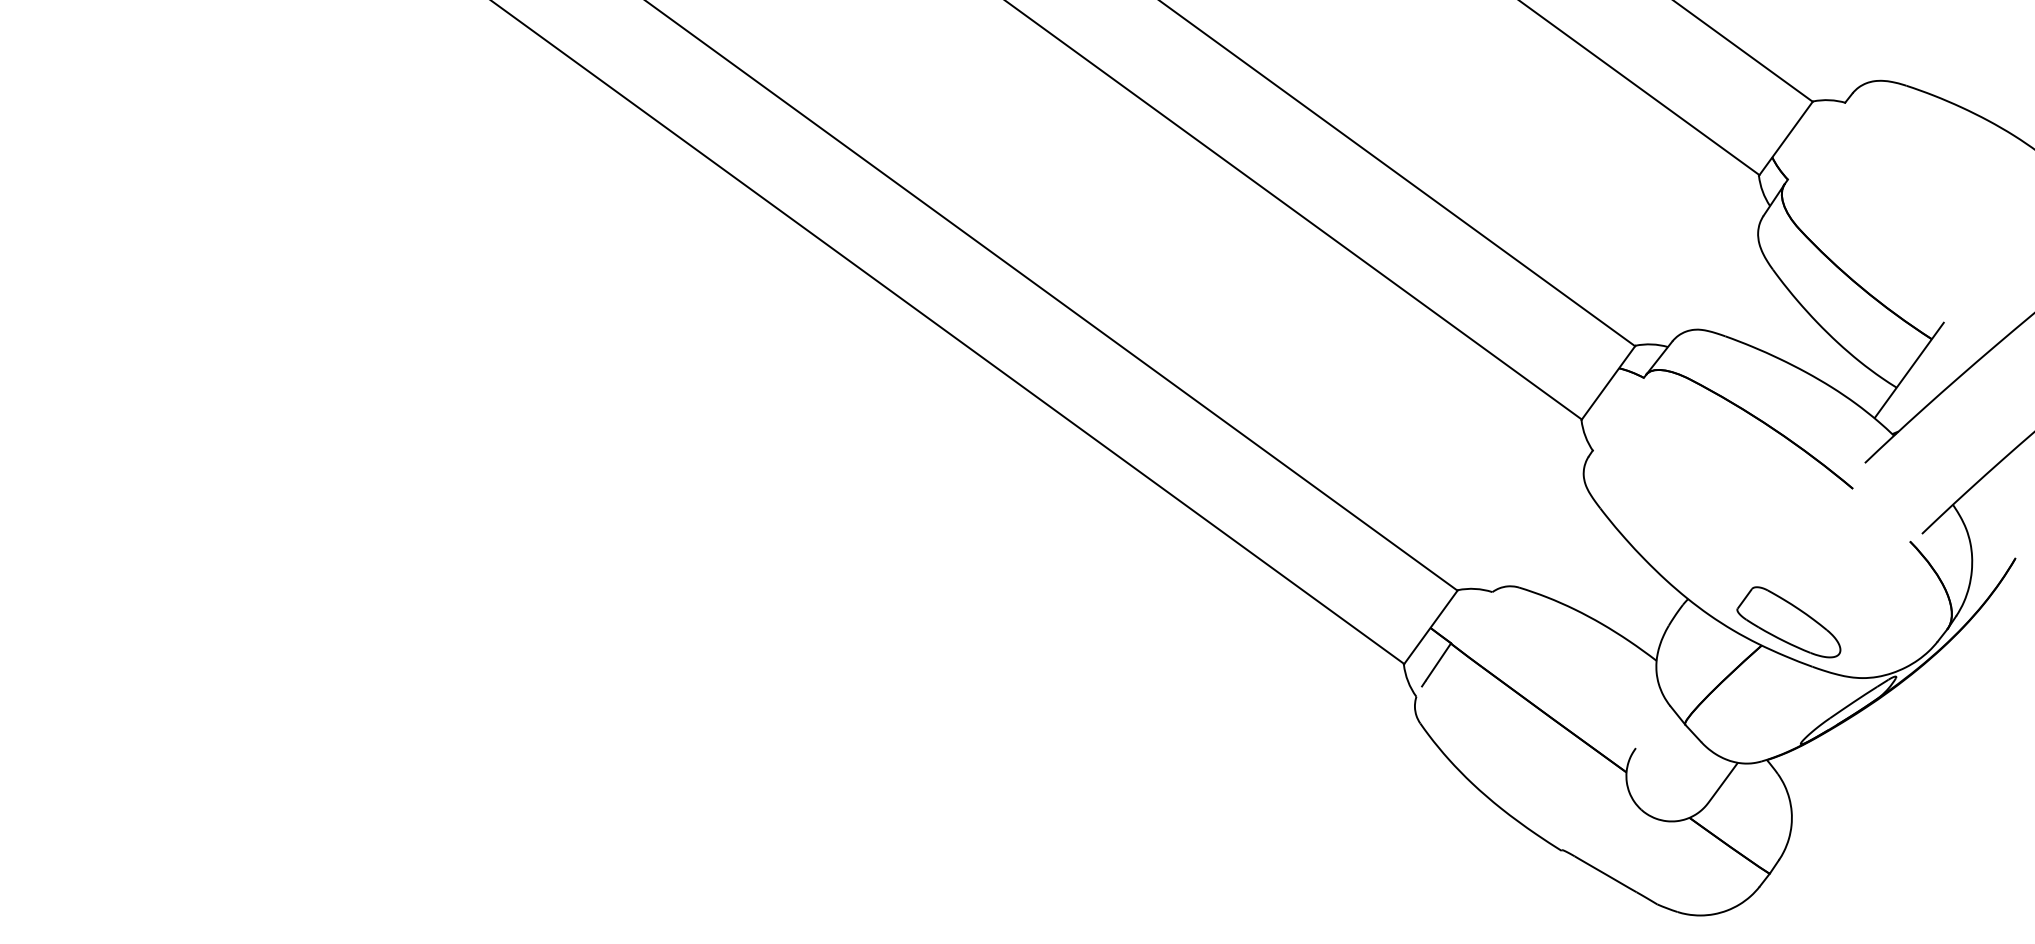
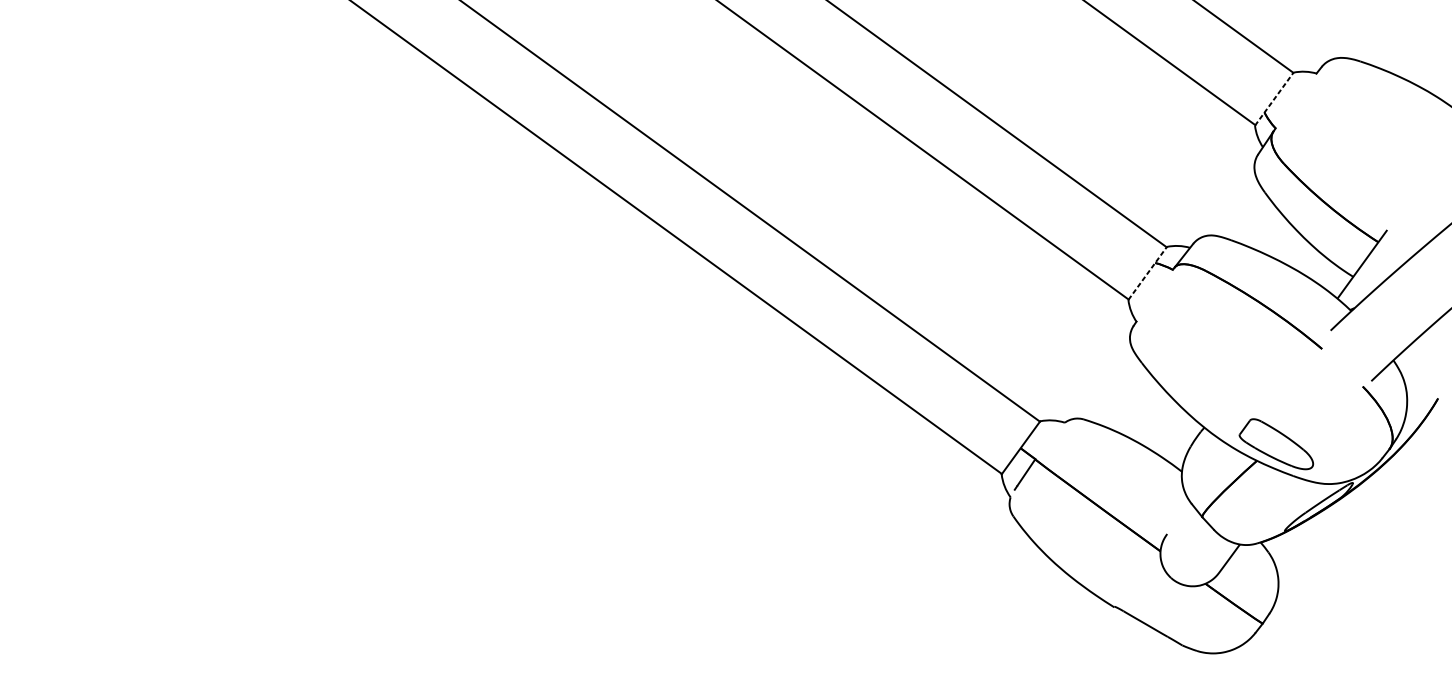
line: (1785, 138) -> (1273, 99), solid -> dashed
line: (1608, 382) -> (1147, 273), solid -> dashed

